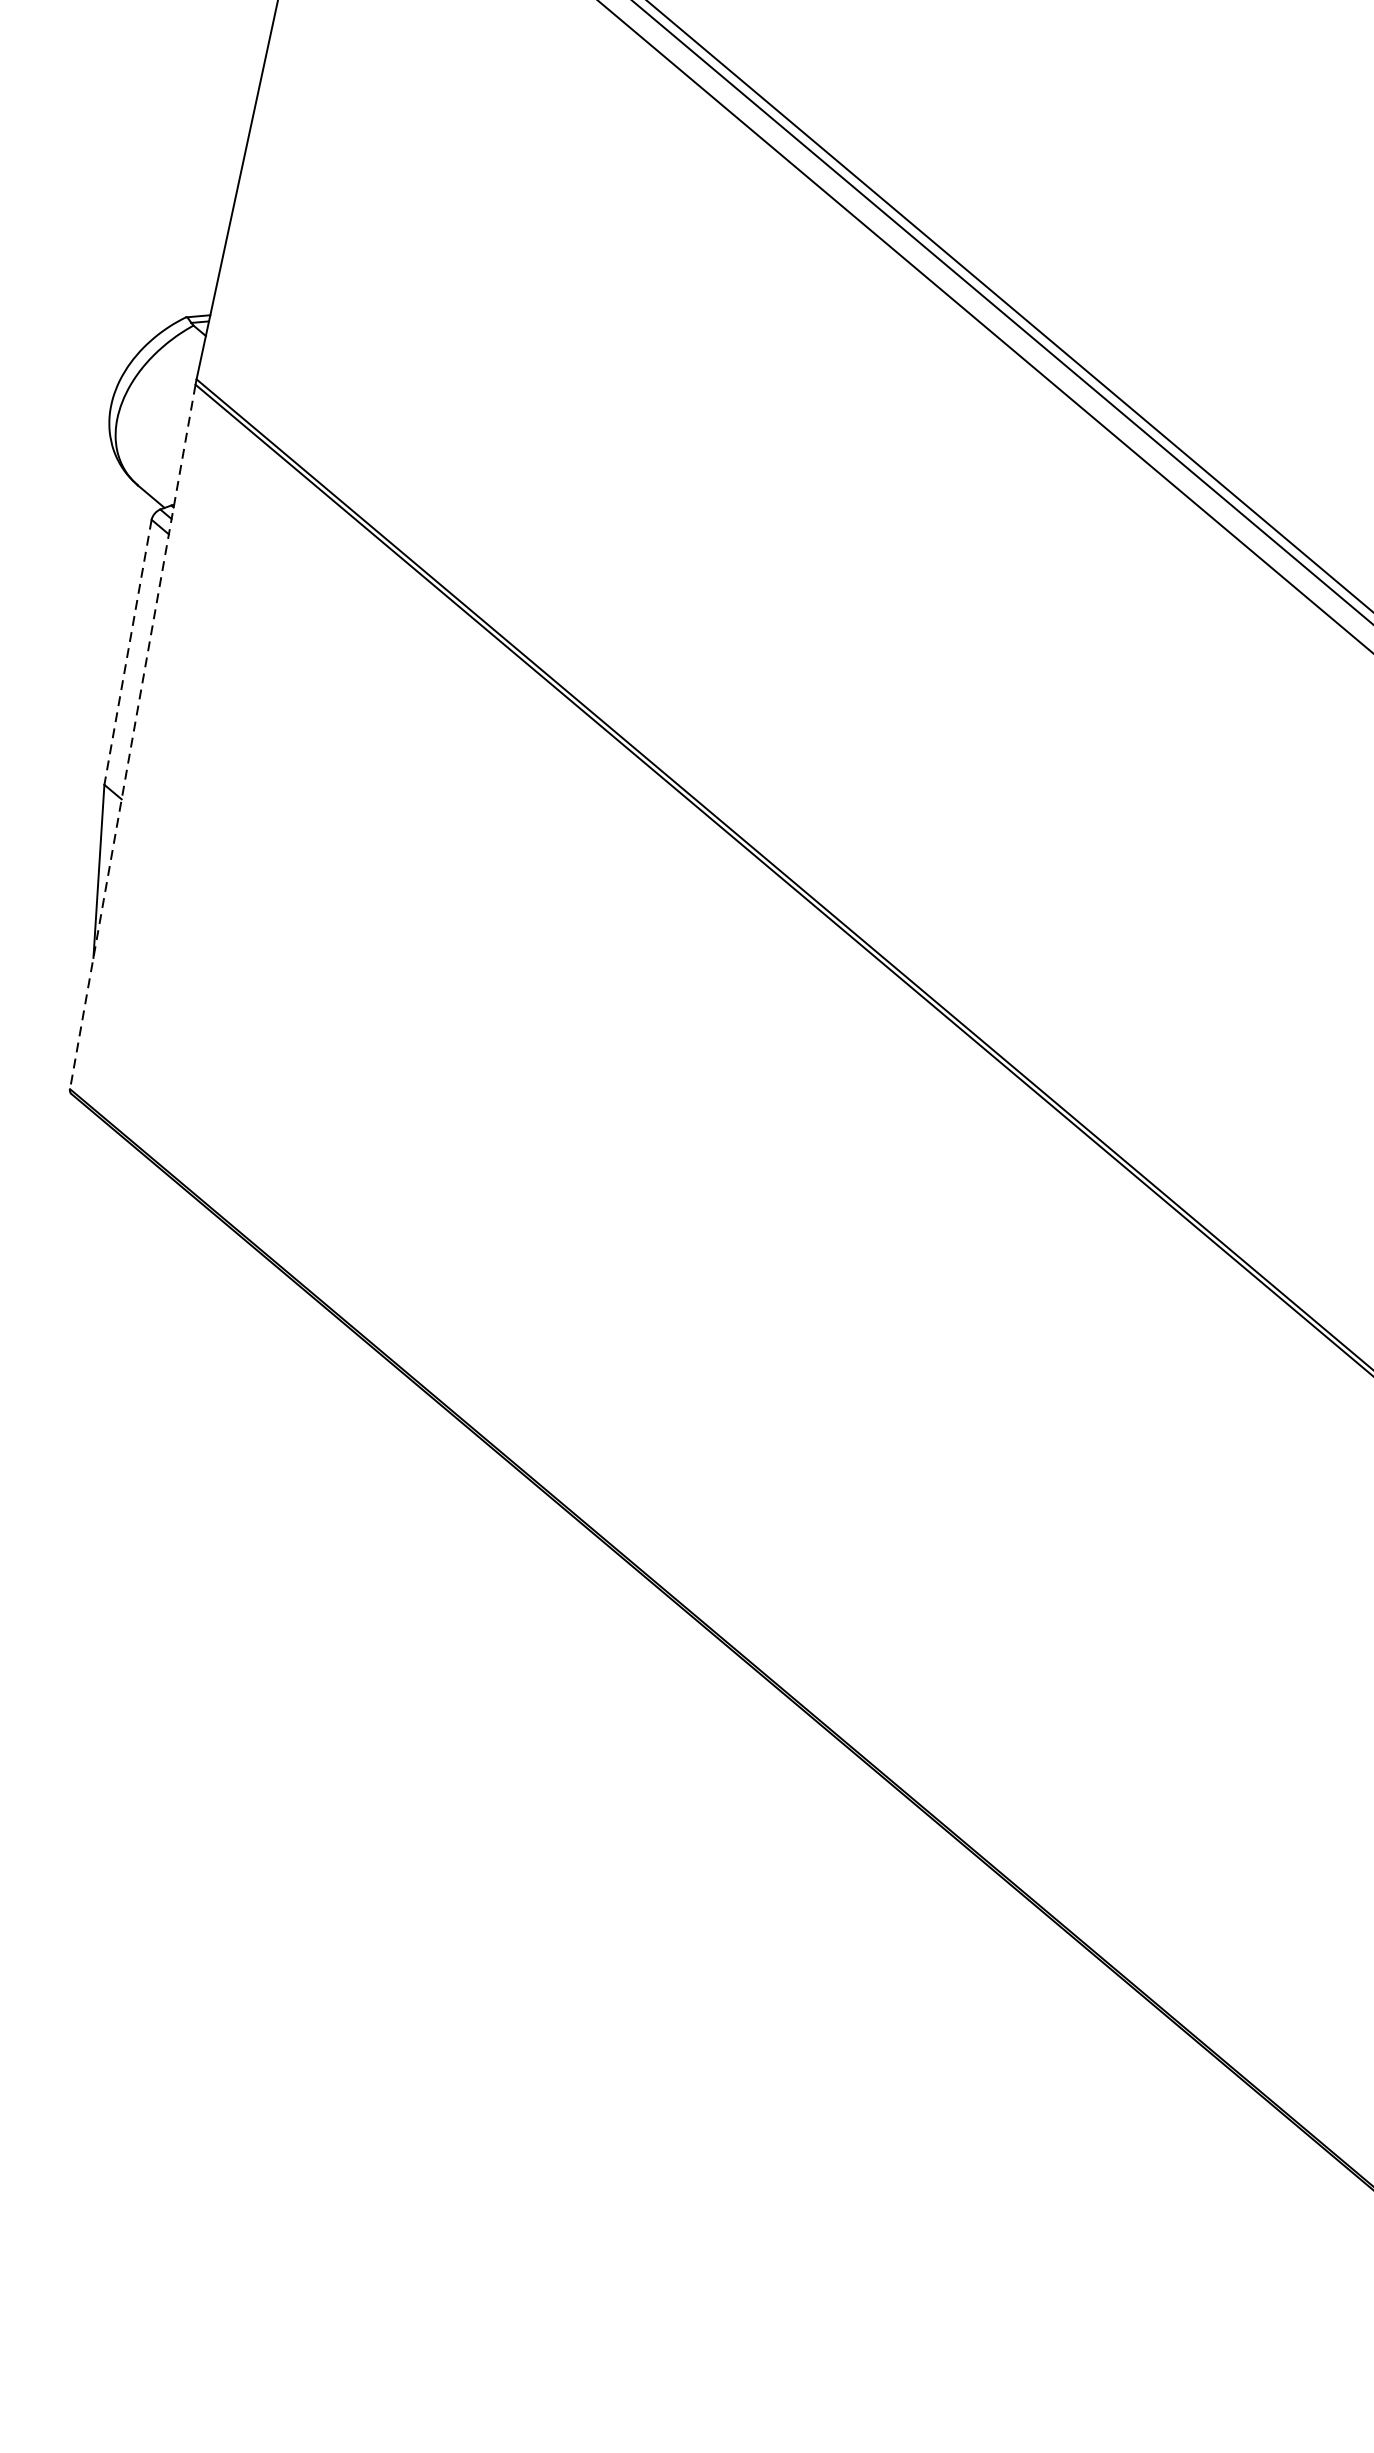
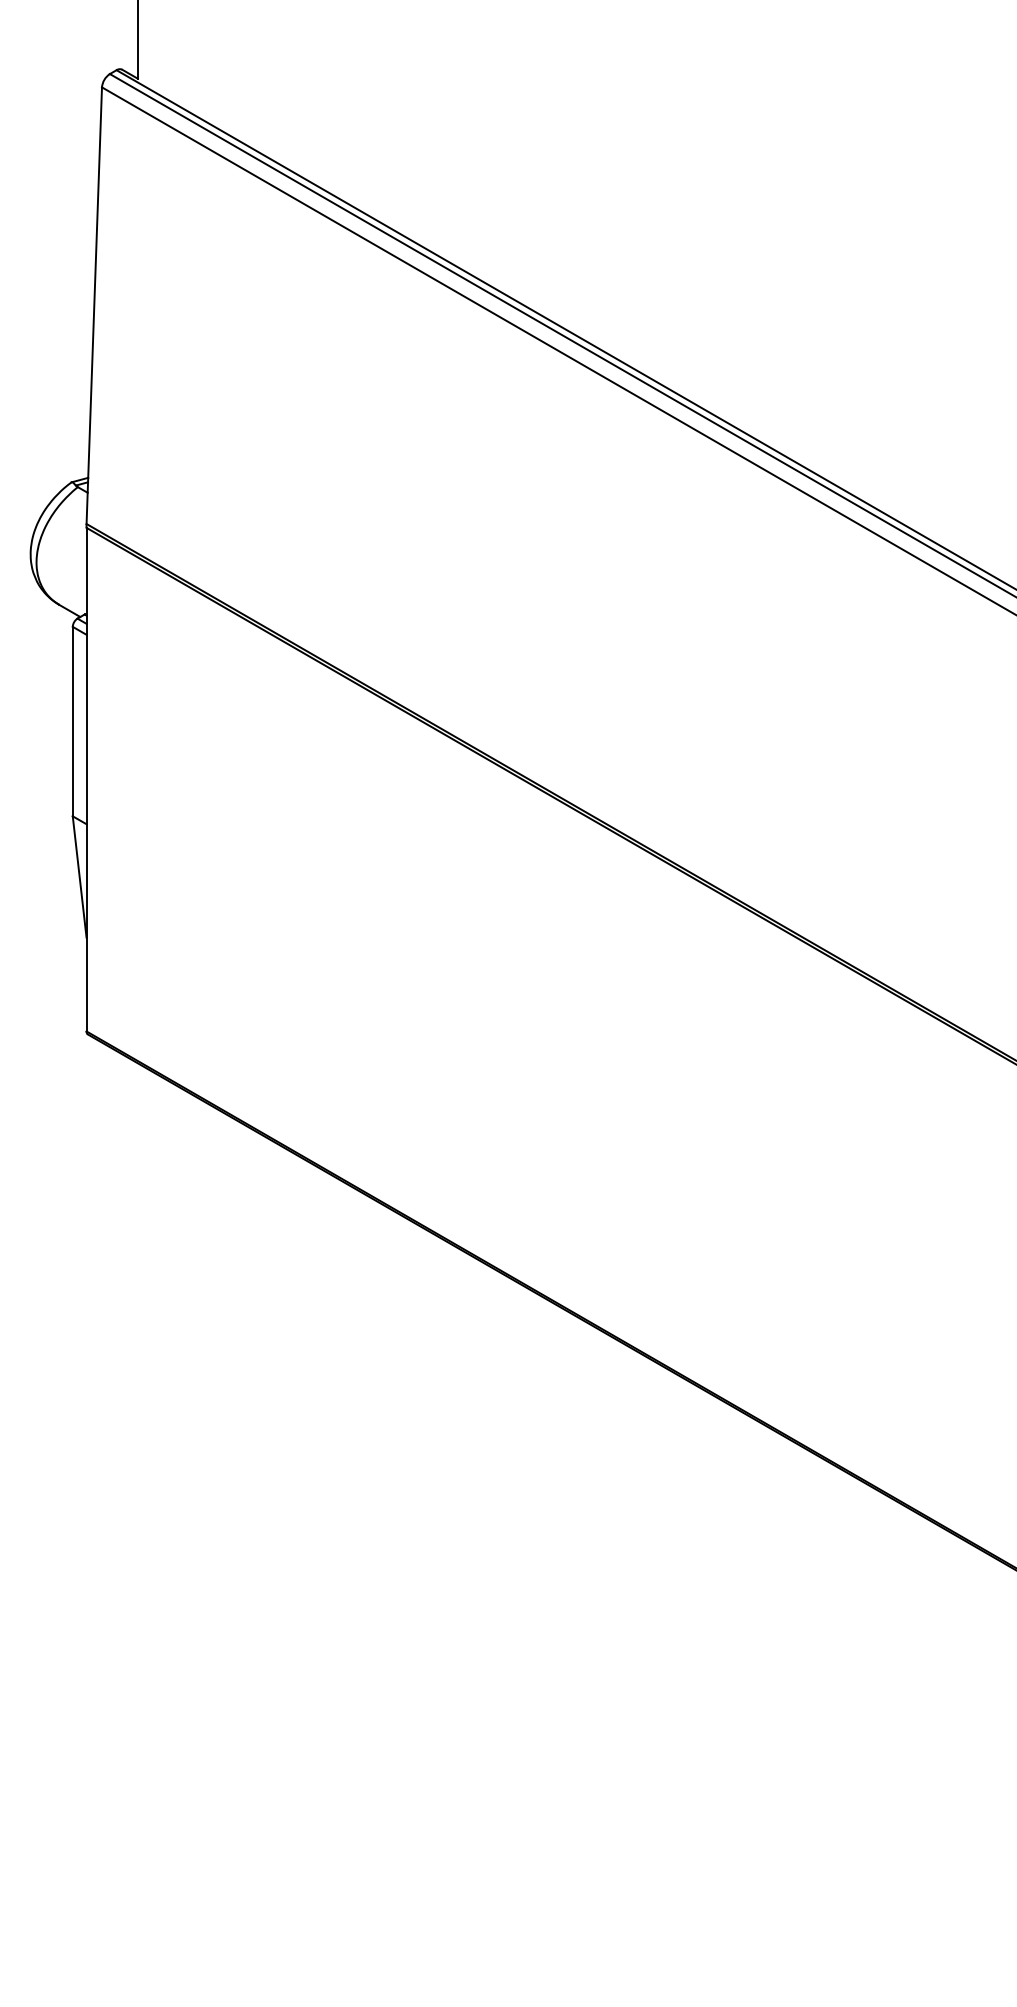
line: (127, 652) -> (72, 721), dashed -> solid
line: (132, 736) -> (86, 779), dashed -> solid

